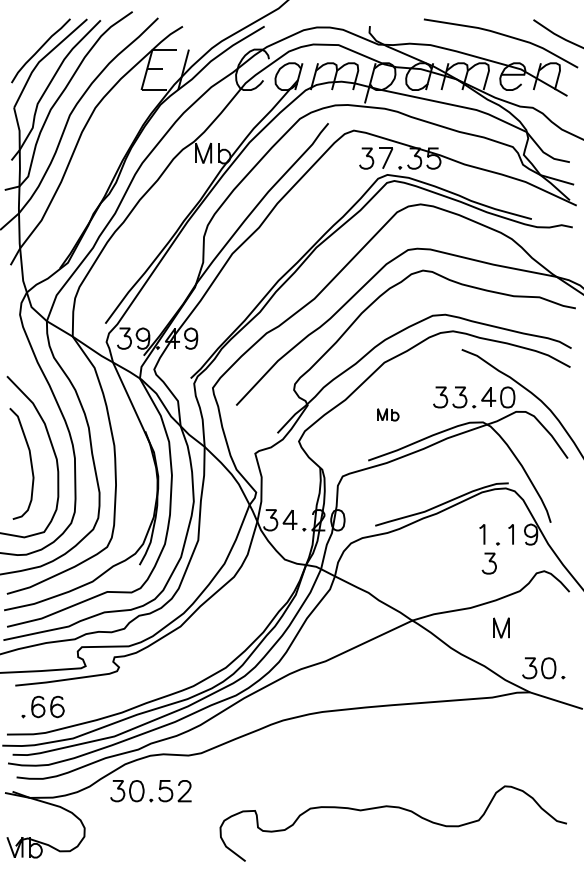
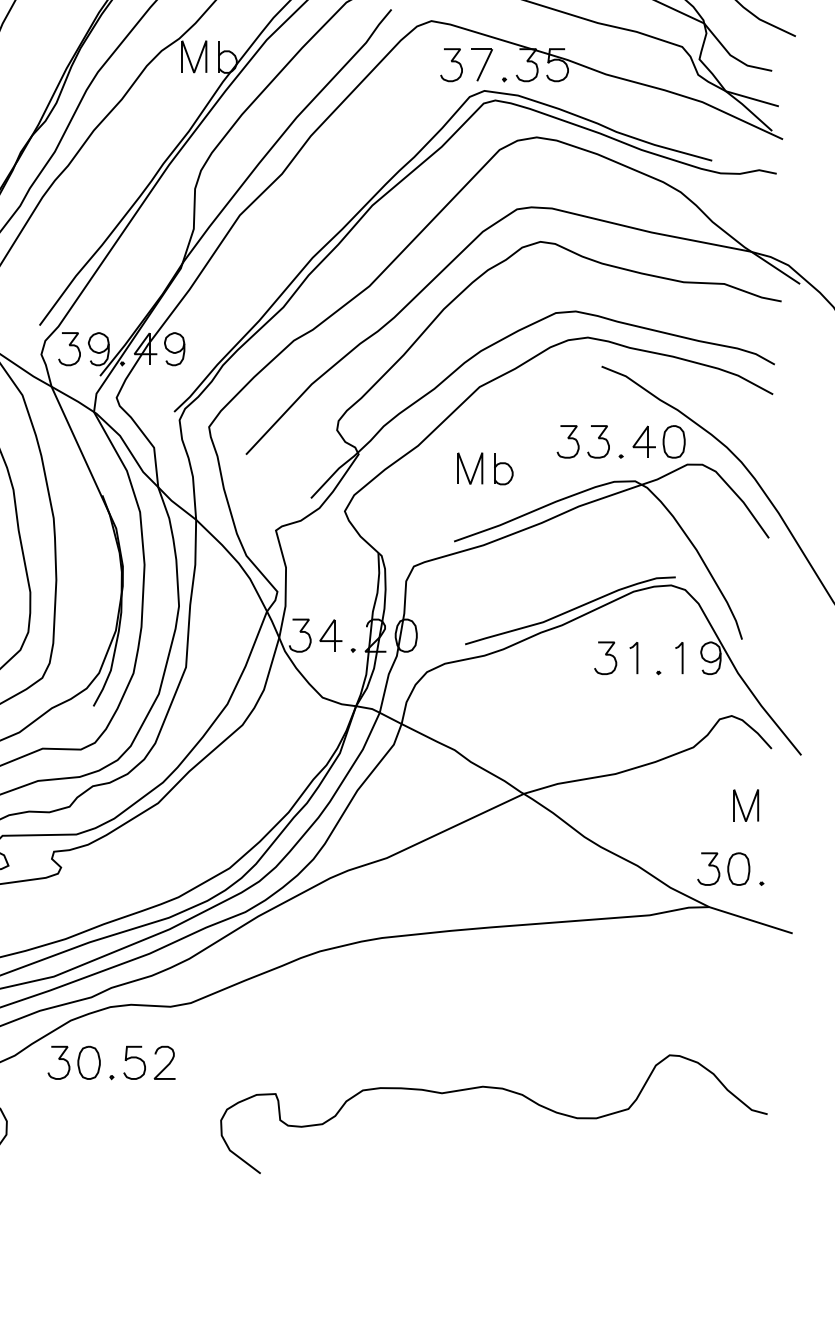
part: (388, 414) -> (486, 468), size x1.67
curve: (489, 562) -> (605, 656), moved
part: (501, 627) -> (746, 804), moved

